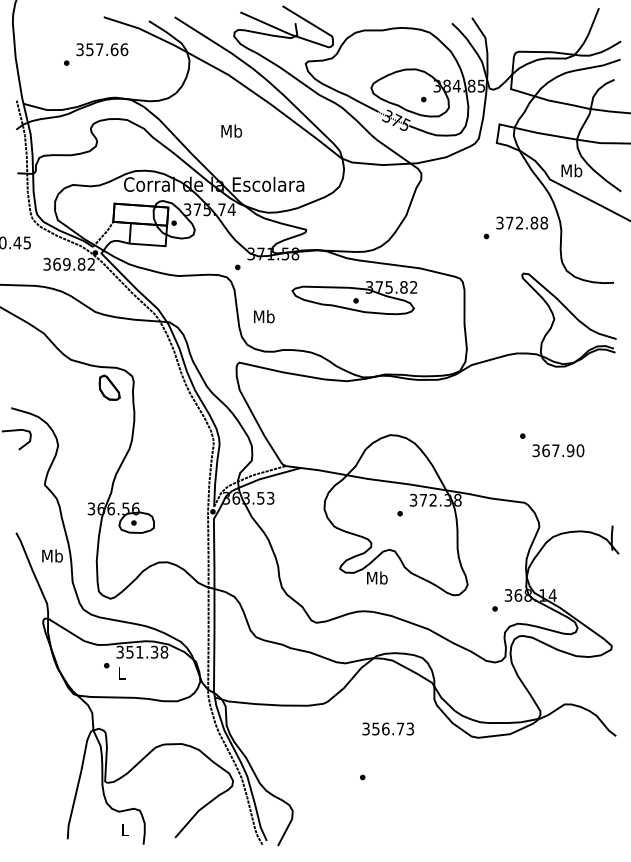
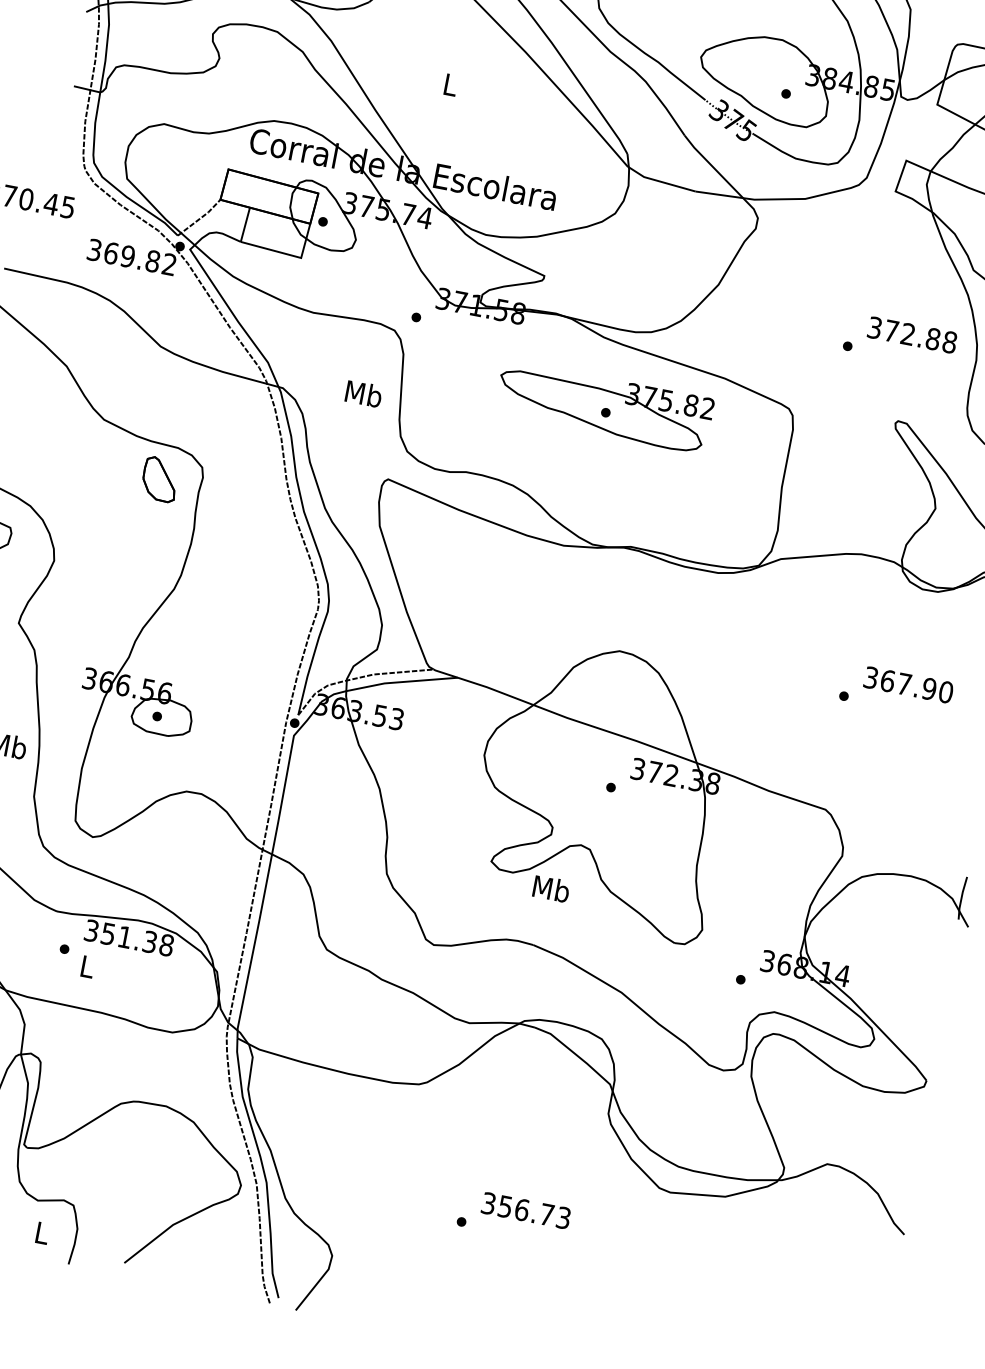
text: (231, 130) -> (450, 83), Mb -> L
text: (264, 316) -> (364, 393), moved
text: (558, 450) -> (908, 684), moved
text: (387, 728) -> (525, 1209), moved

